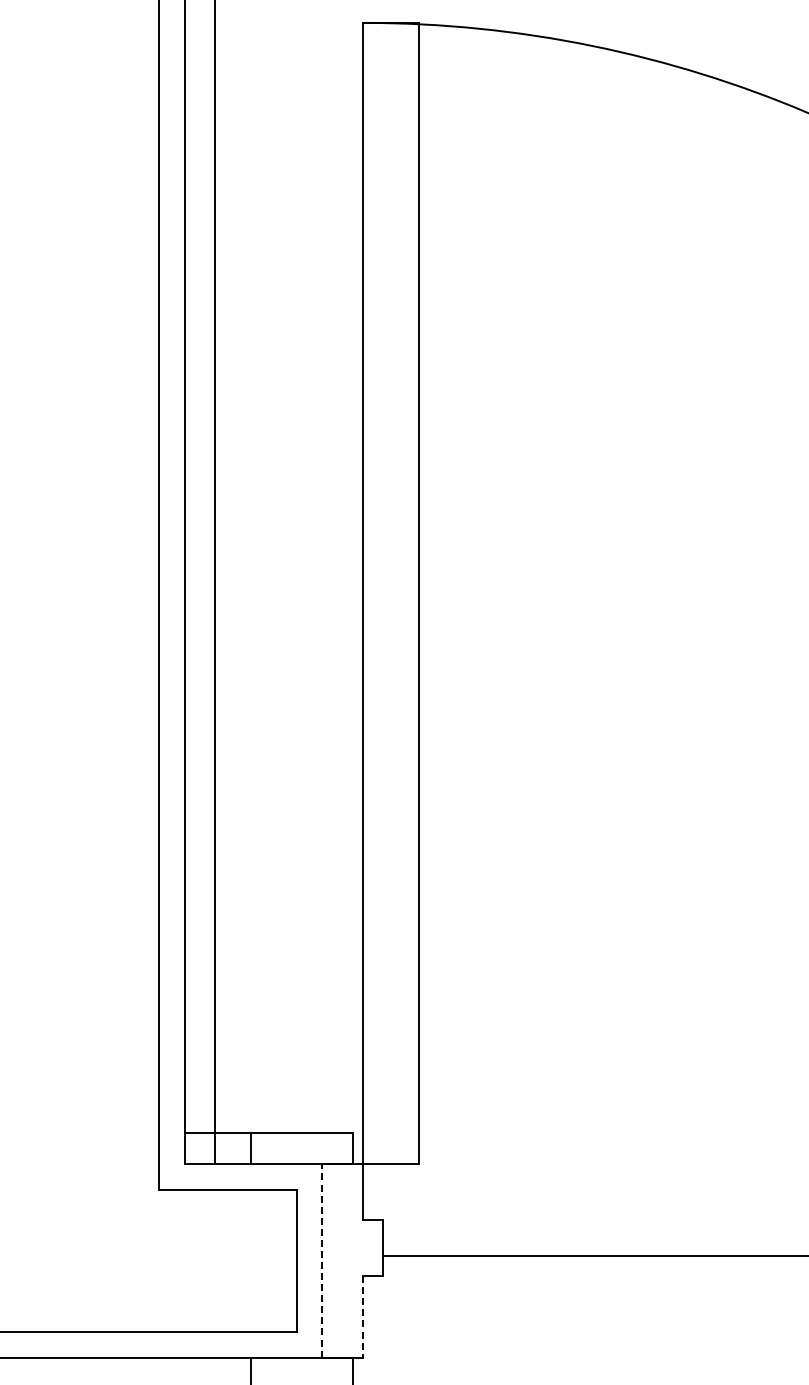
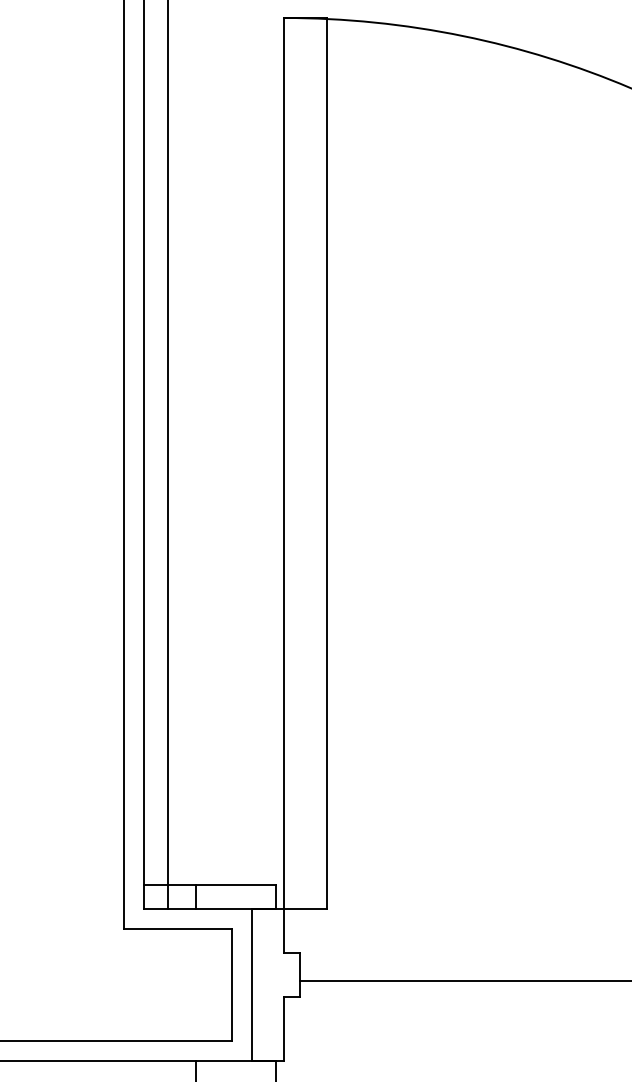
line: (322, 1260) -> (251, 984), dashed -> solid
line: (362, 1316) -> (283, 1028), dashed -> solid

